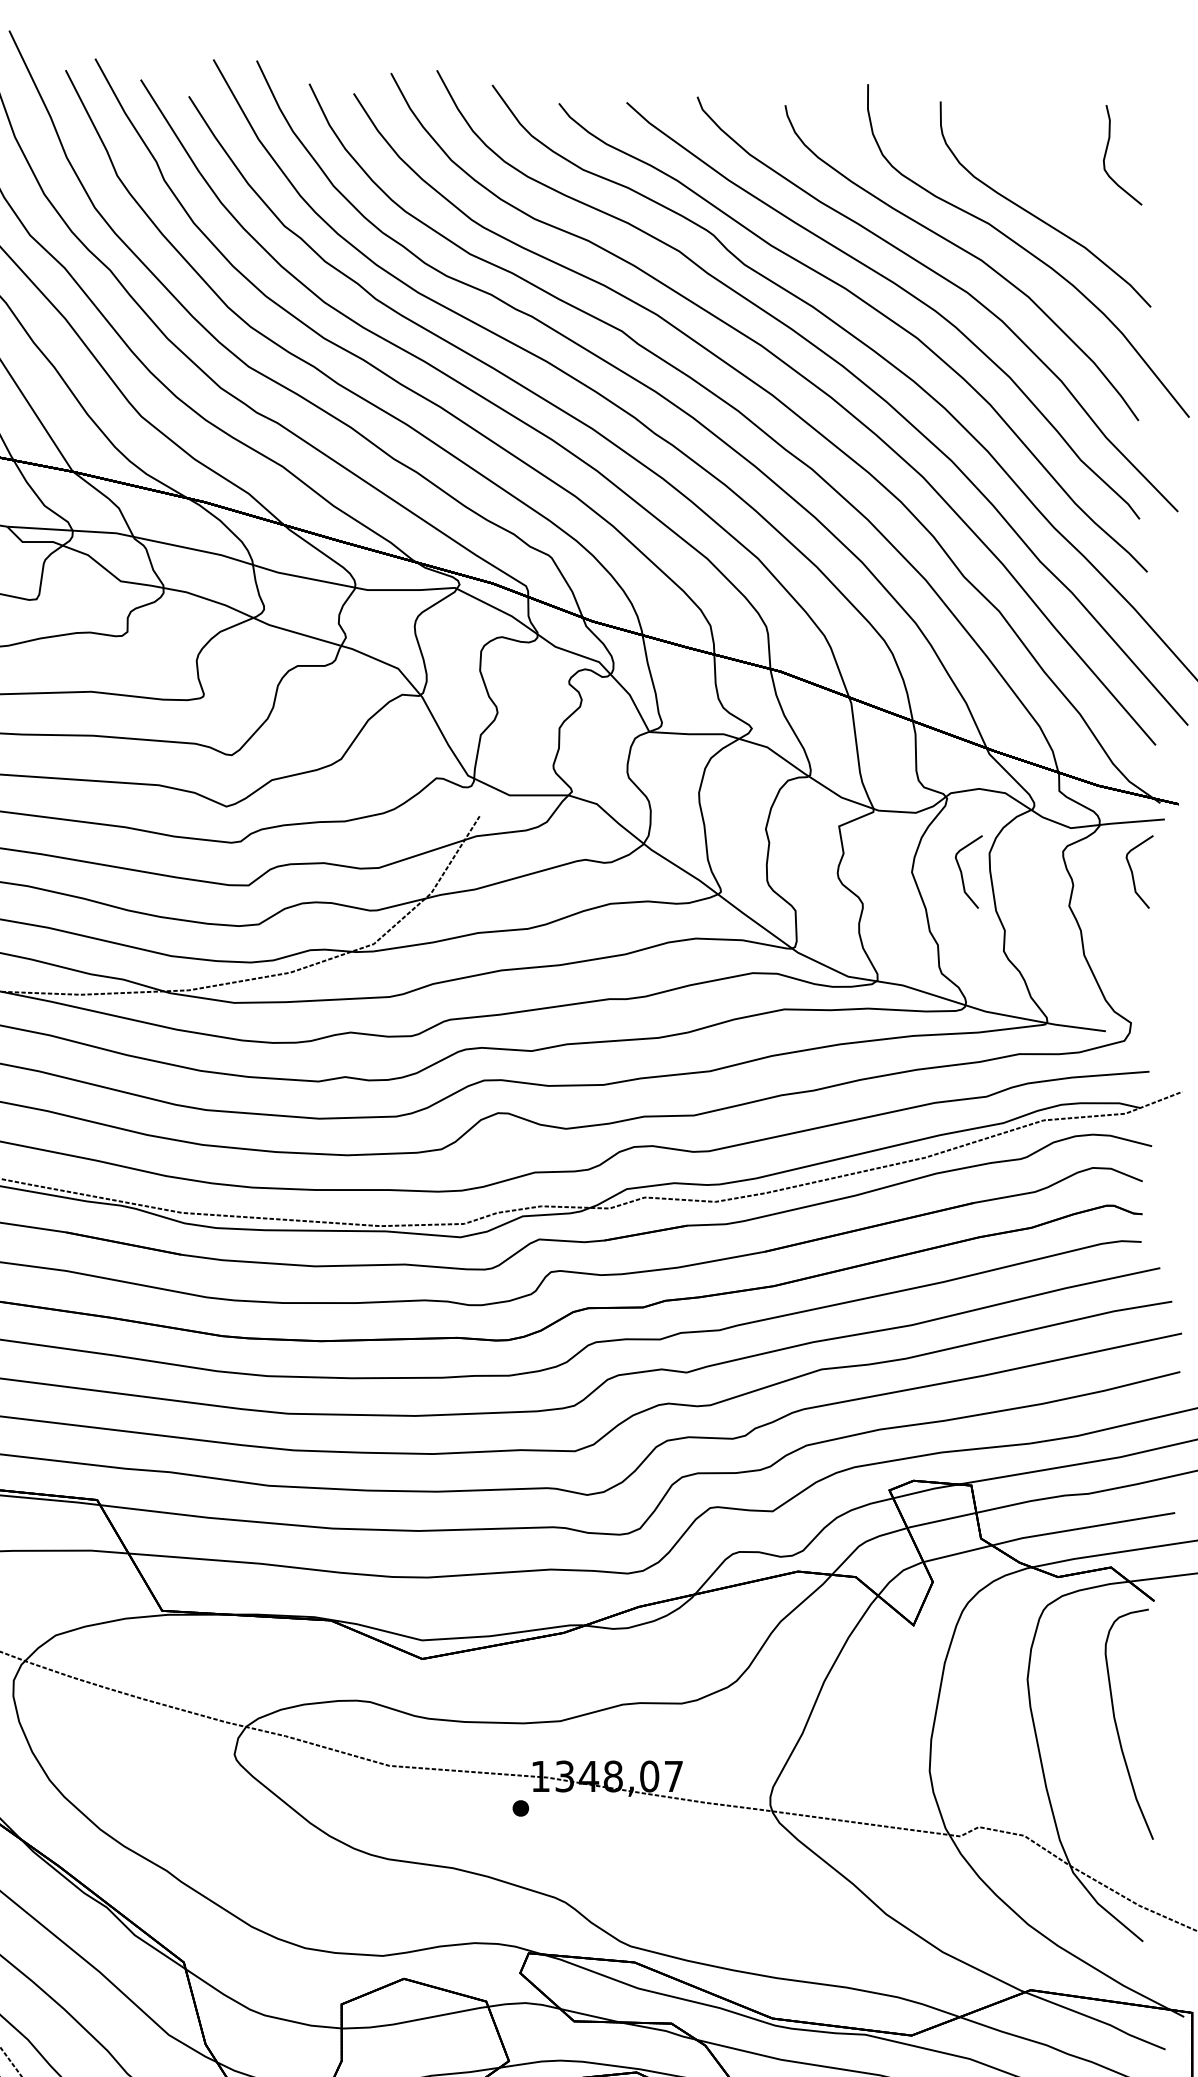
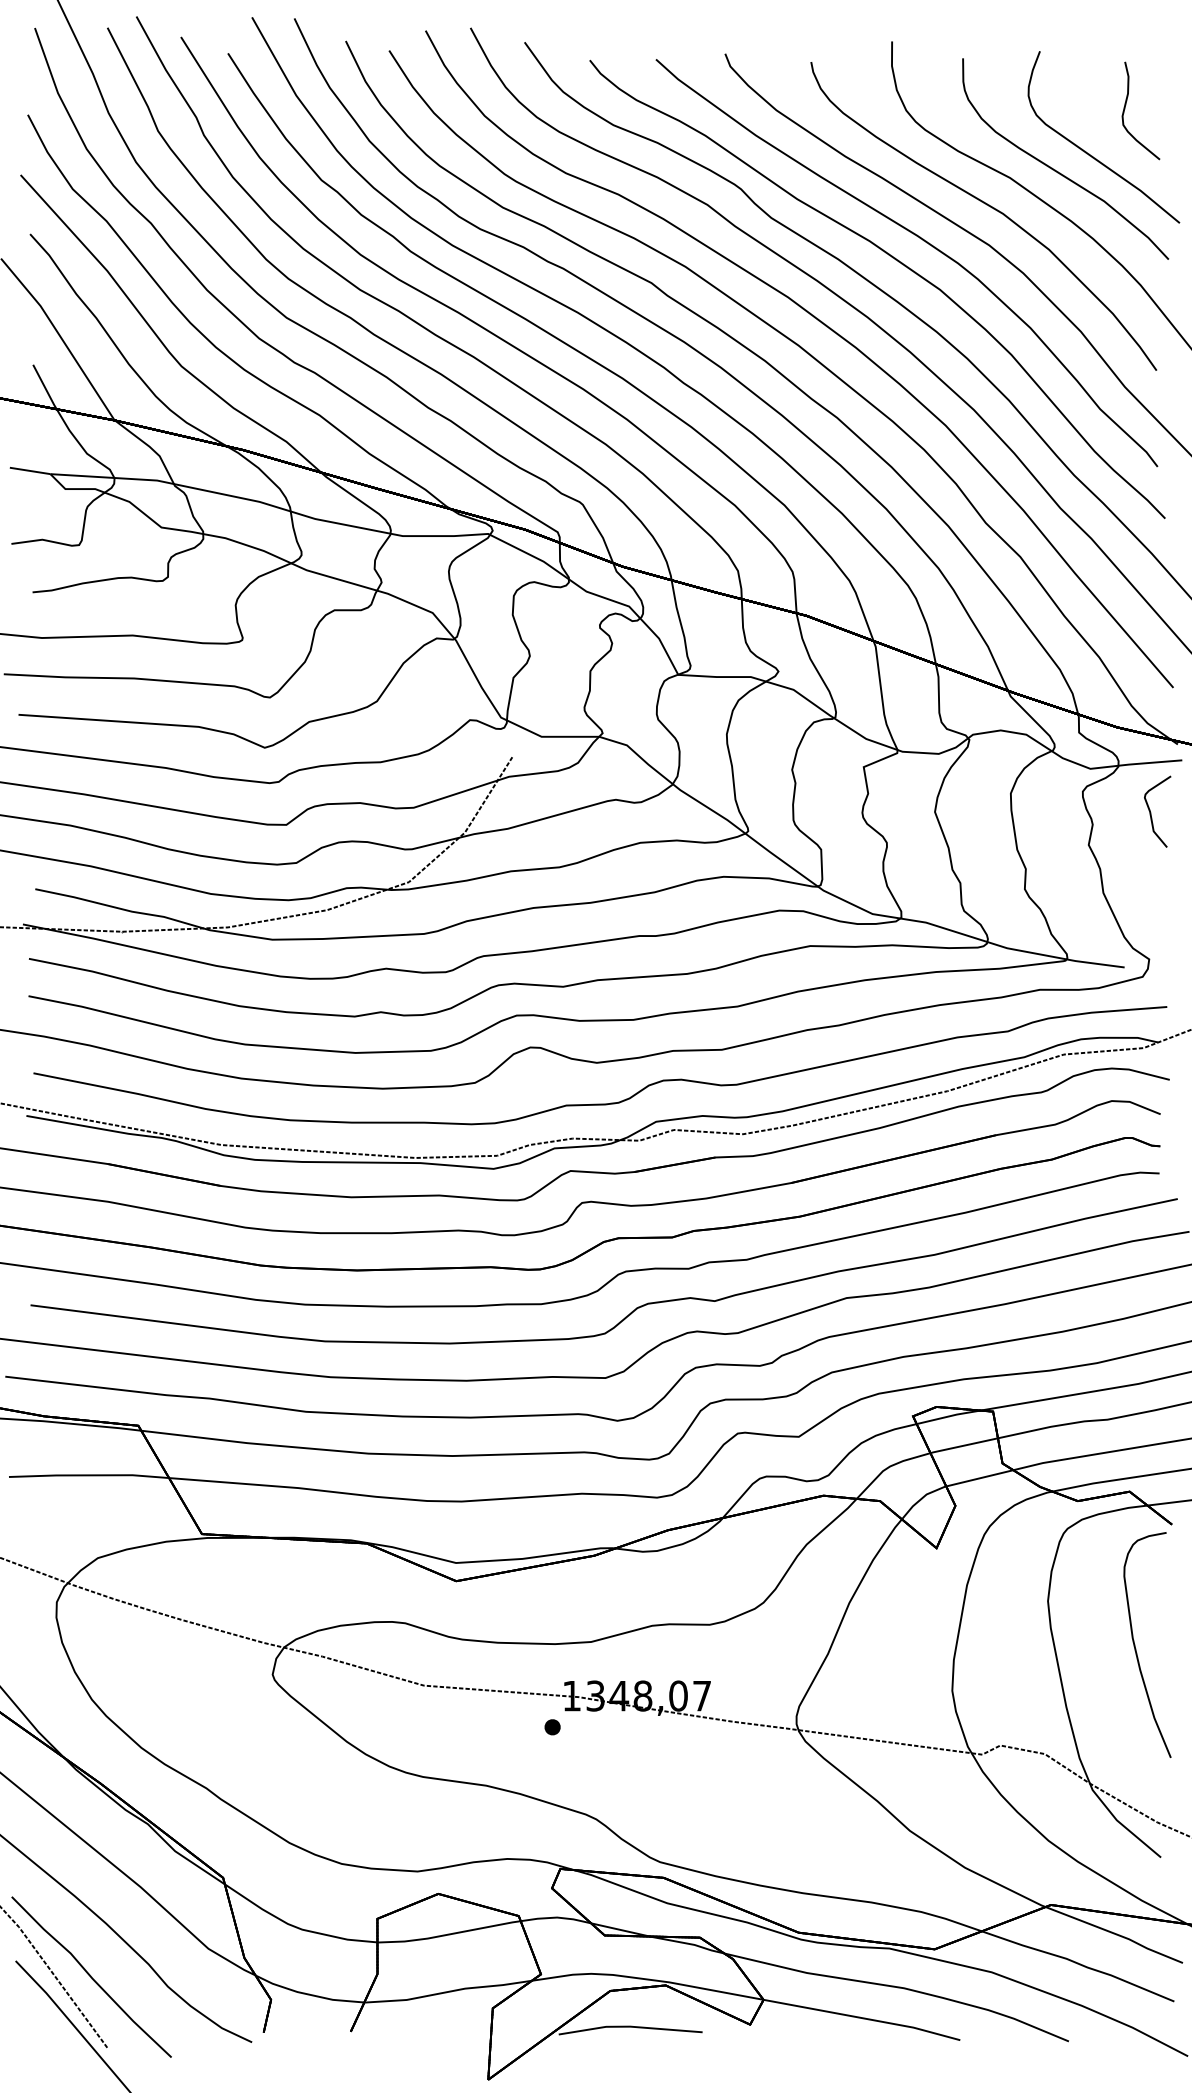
curve: (1073, 200) -> (1092, 155), added
curve: (962, 872) -> (984, 812), removed

